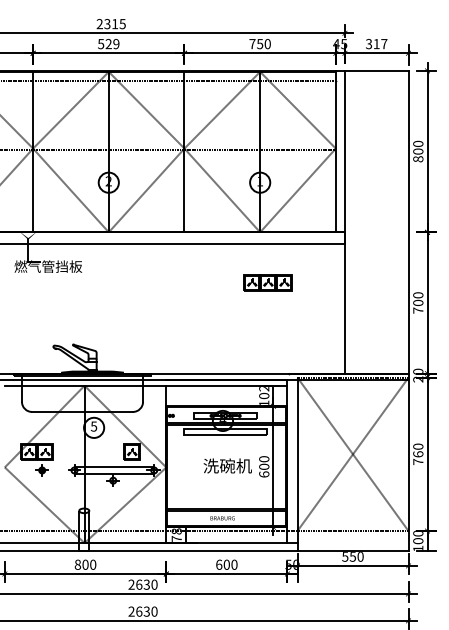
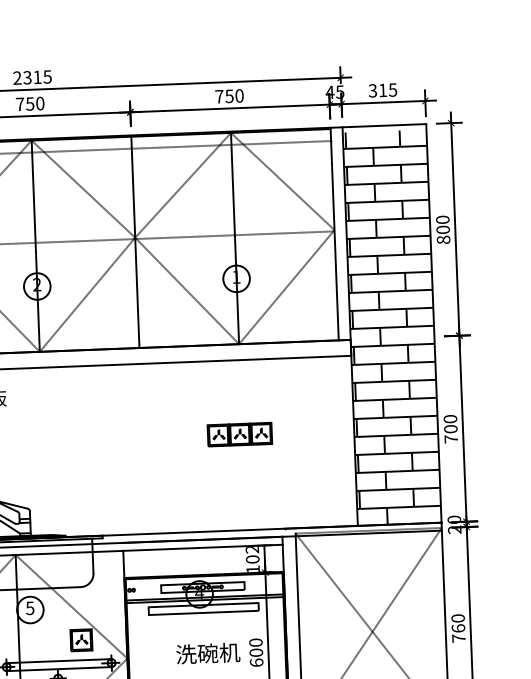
text: (108, 43) -> (29, 103), 529 -> 750
text: (384, 44) -> (393, 90), 317 -> 315
hatch: (376, 223) -> (391, 326), added
part: (267, 282) -> (239, 434), moved

